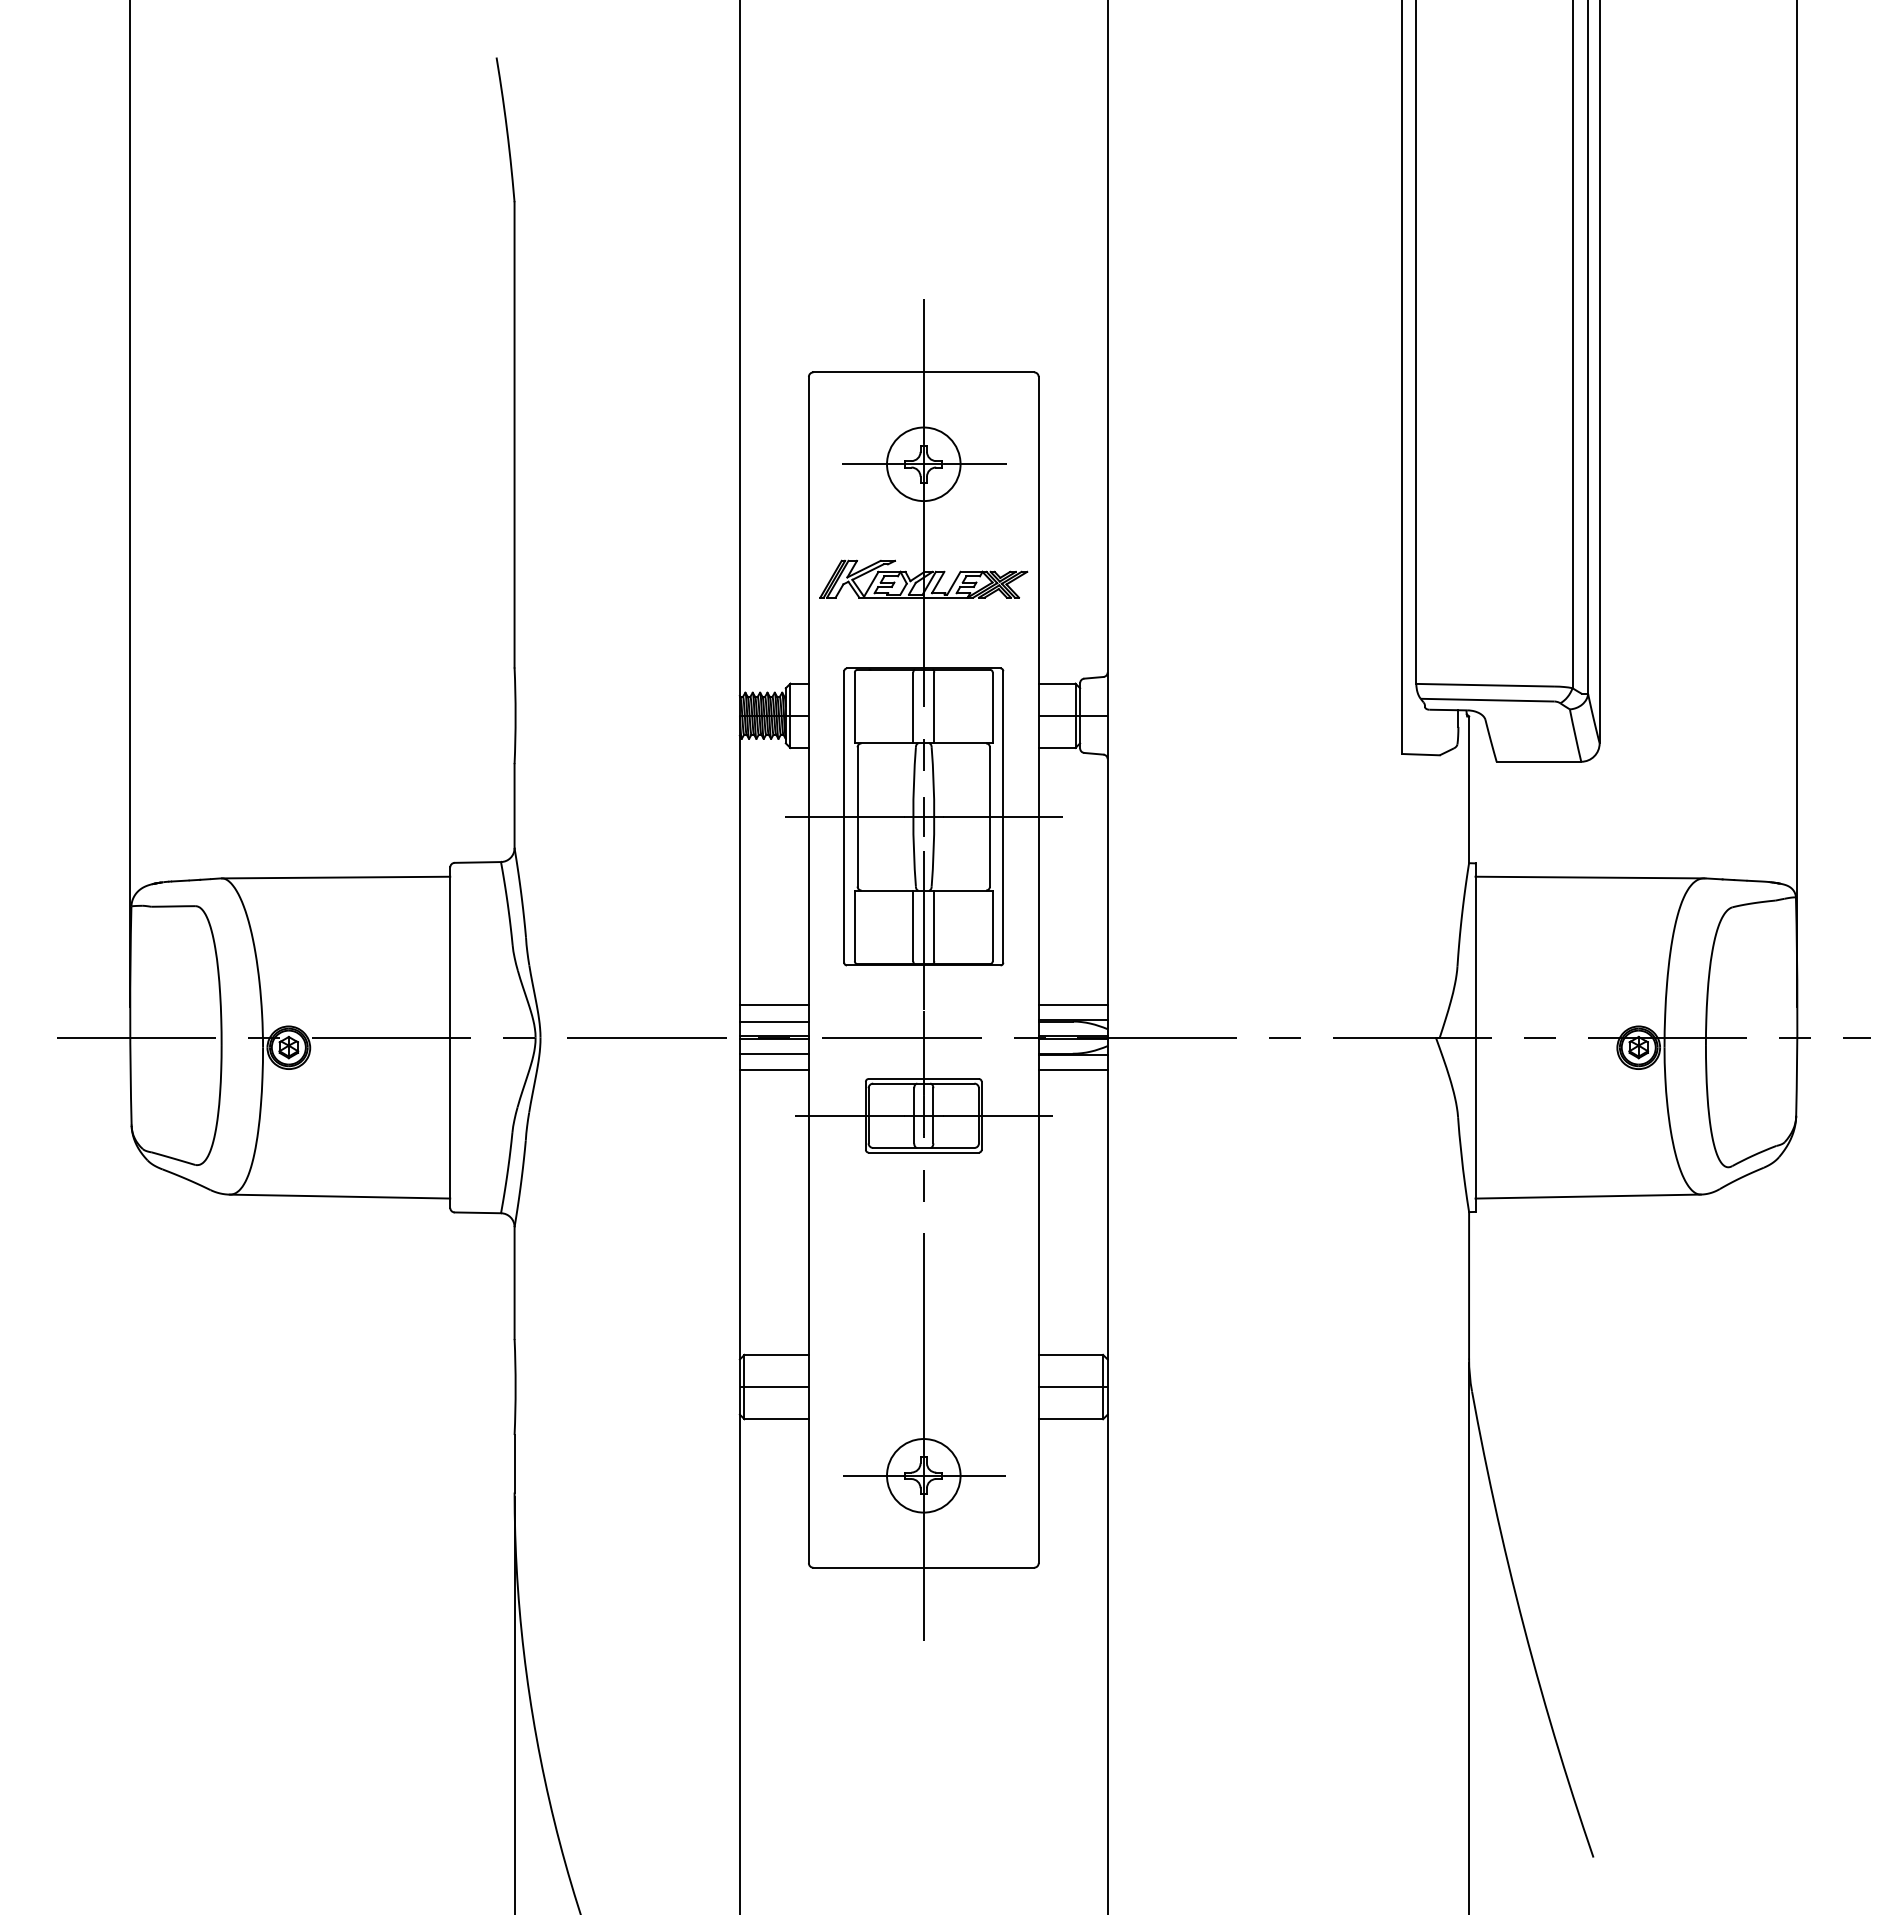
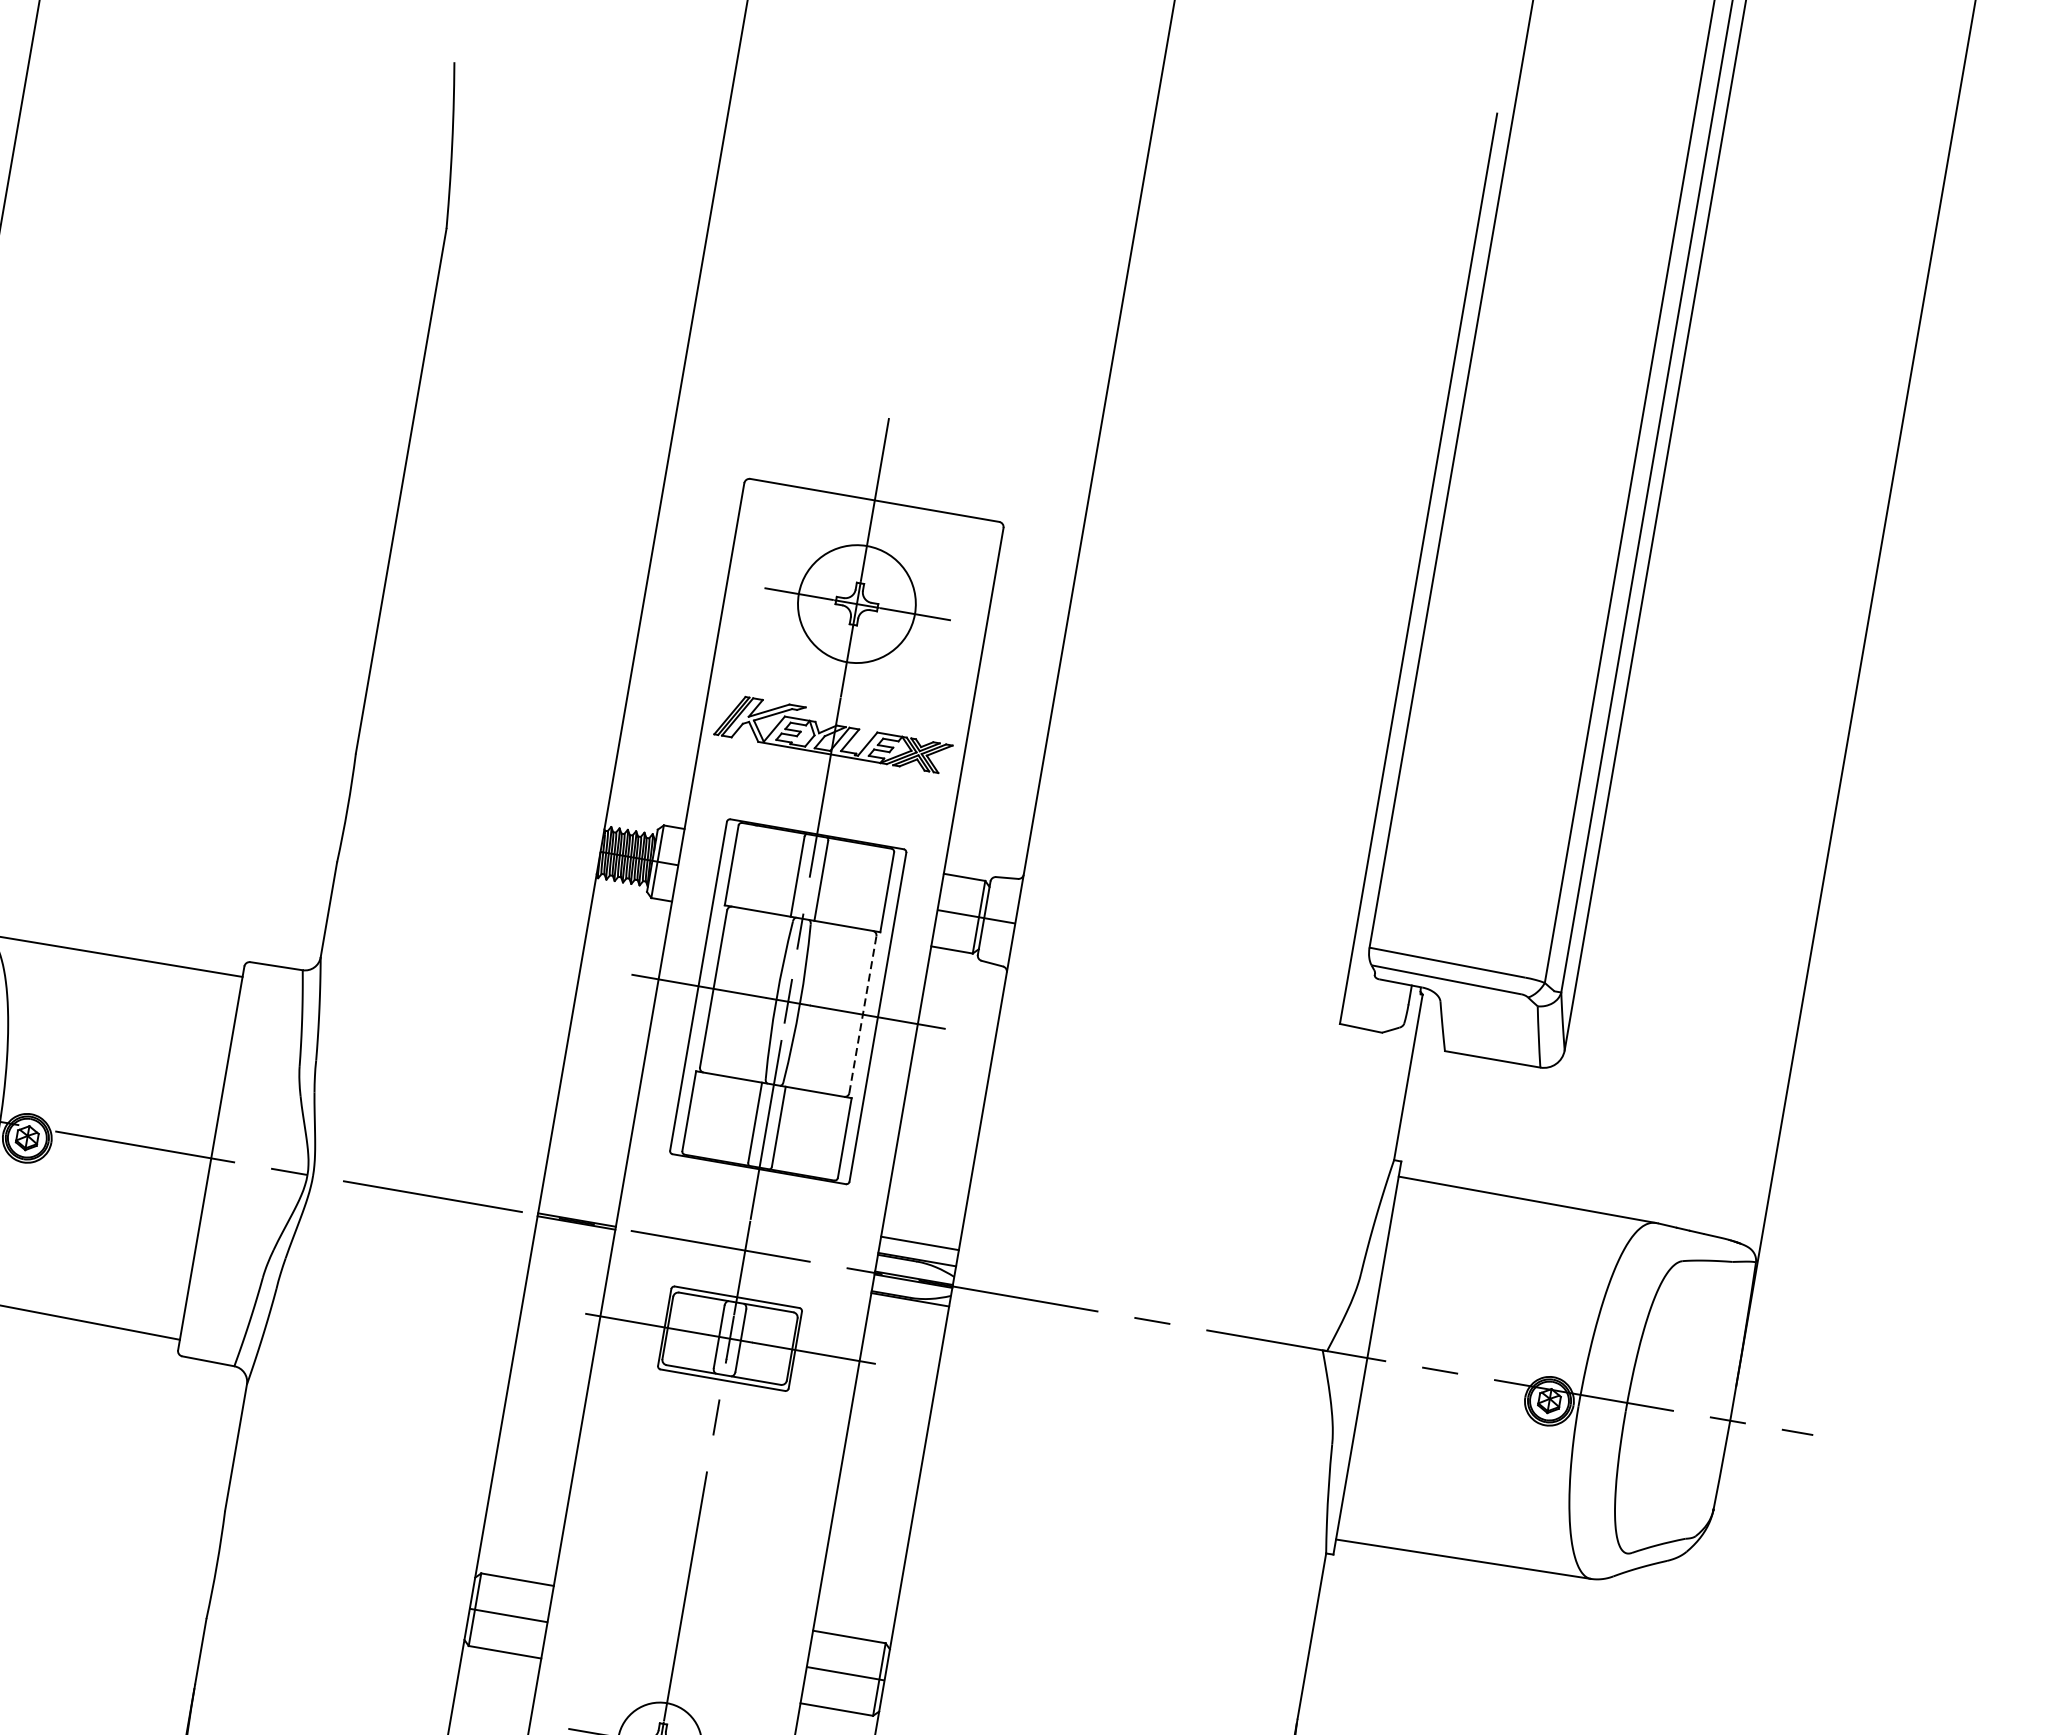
circle: (923, 464) -> (856, 604), size x1.4
line: (990, 816) -> (863, 1014), solid -> dashed
line: (773, 1005) -> (582, 1185), removed
line: (773, 1021) -> (578, 1203), removed
line: (773, 1053) -> (572, 1239), removed
line: (773, 1069) -> (569, 1257), removed
line: (1072, 1069) -> (906, 1315), removed

